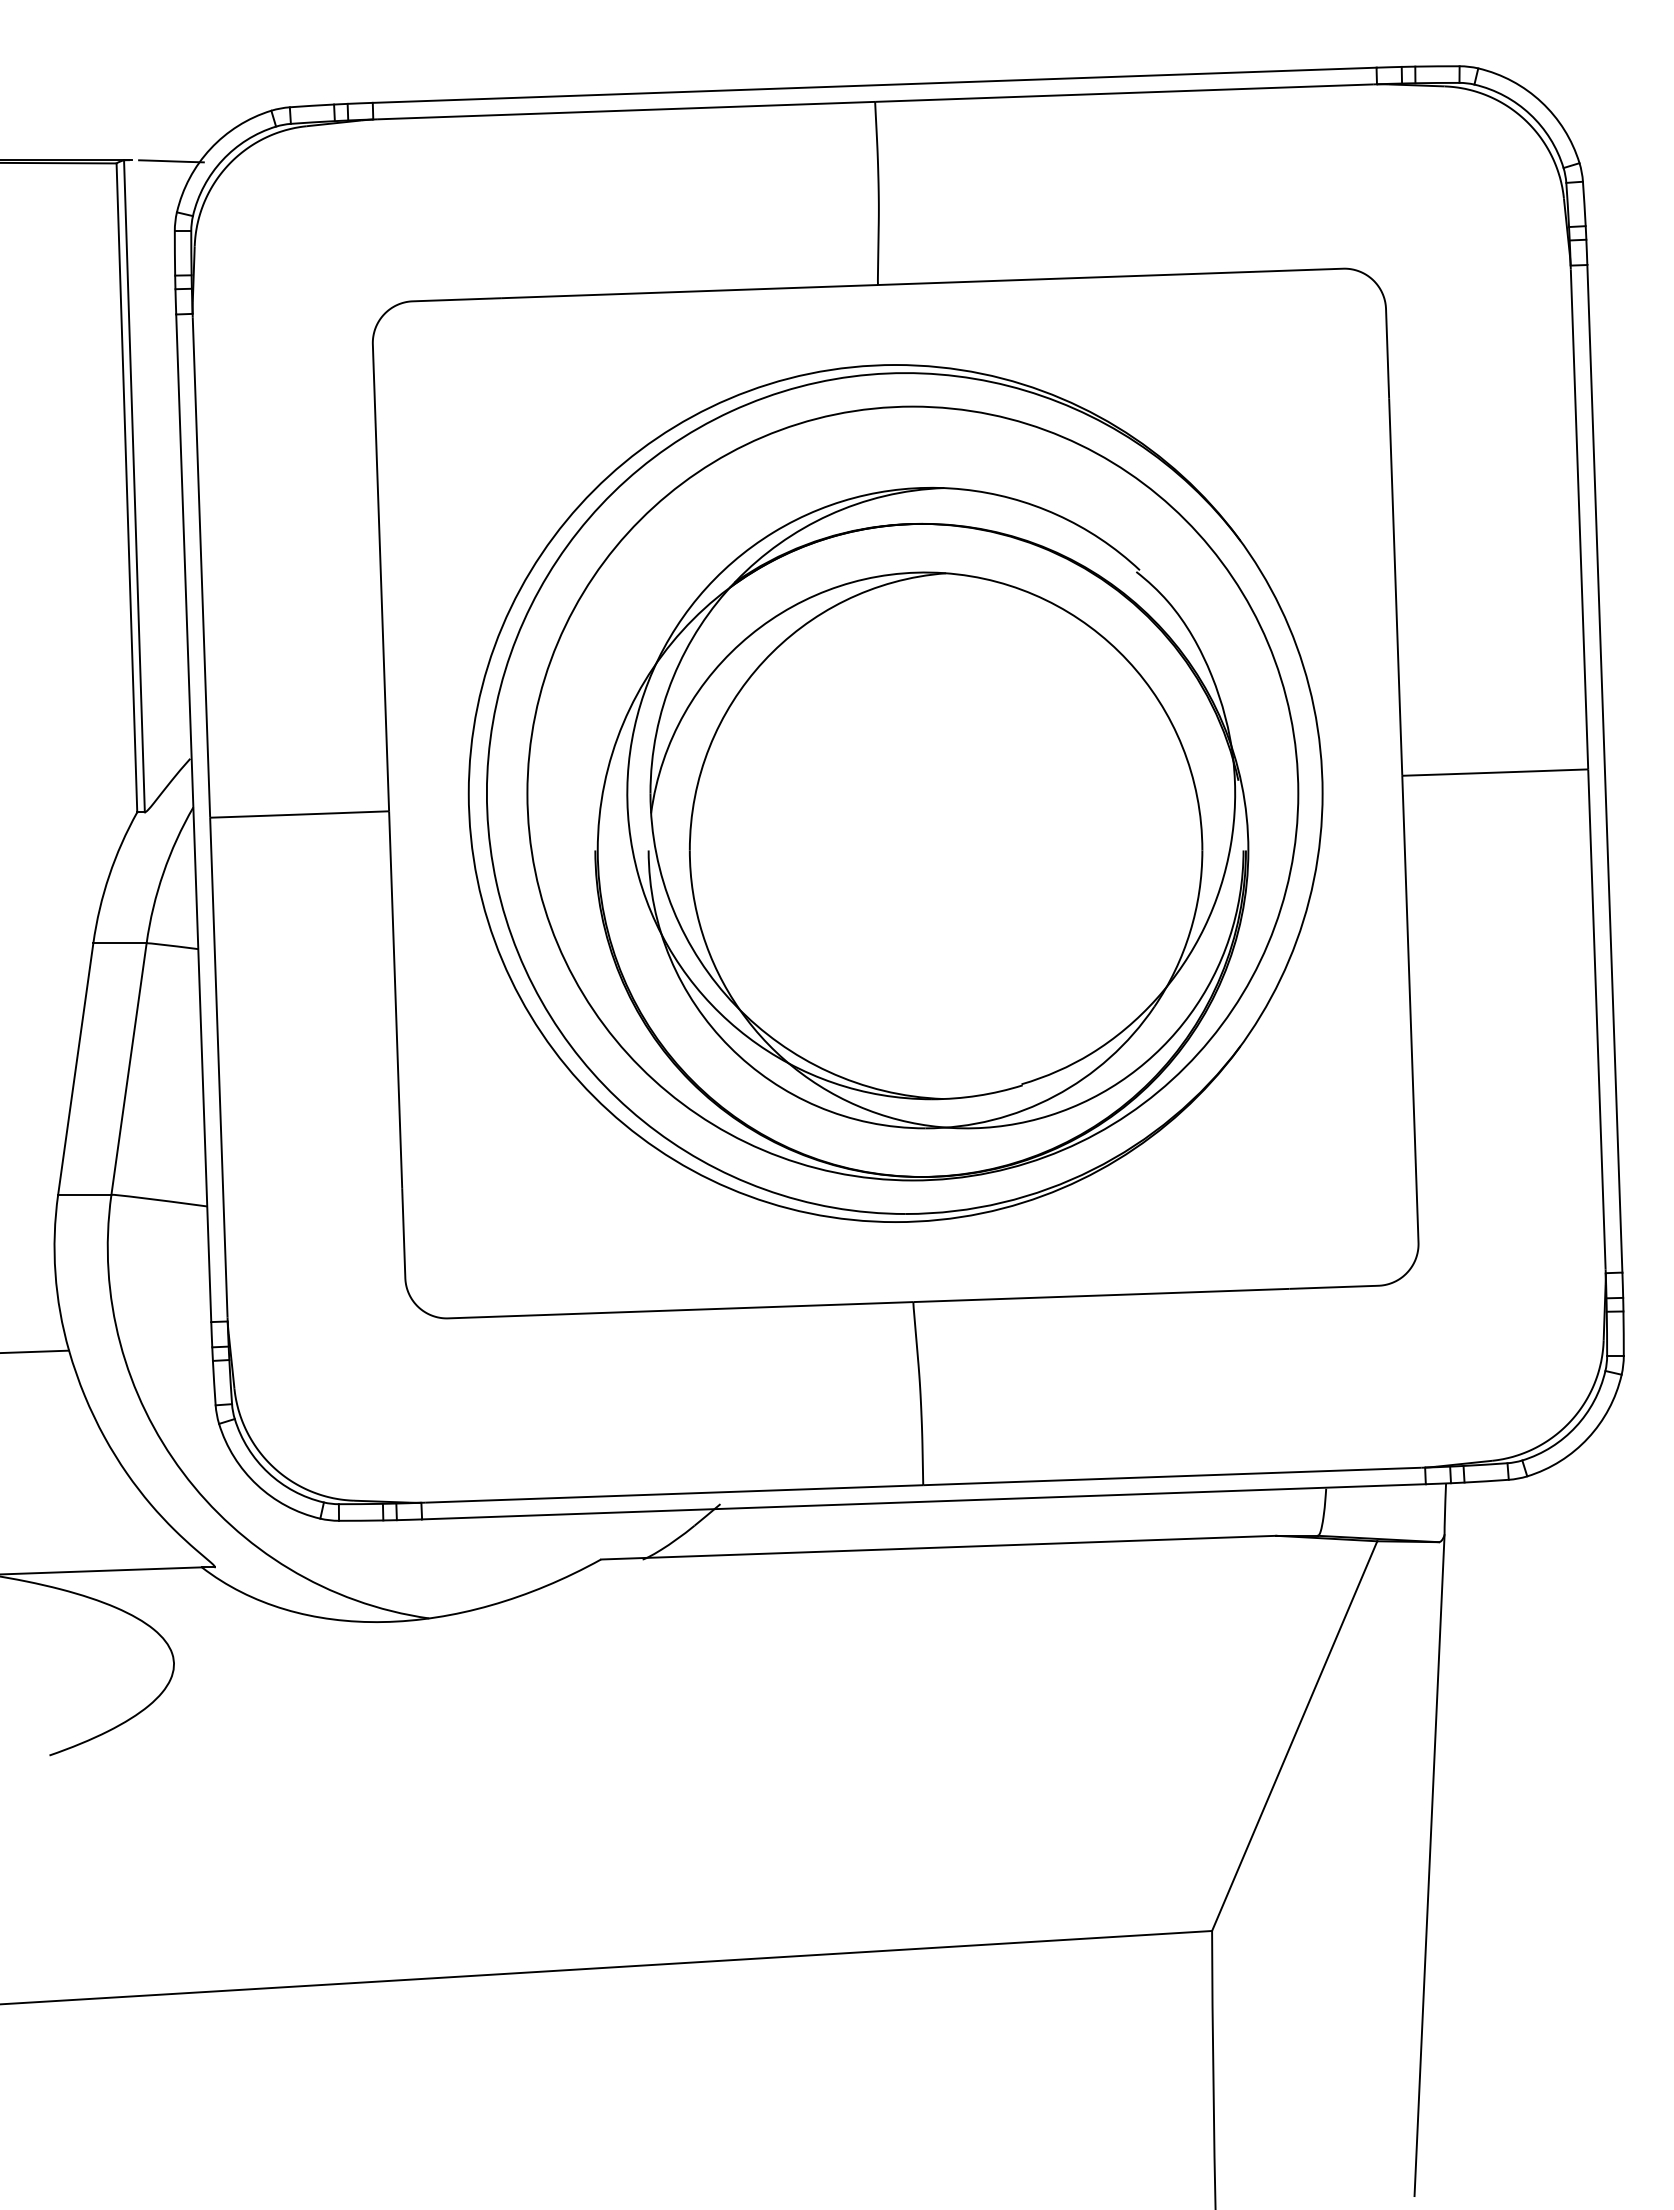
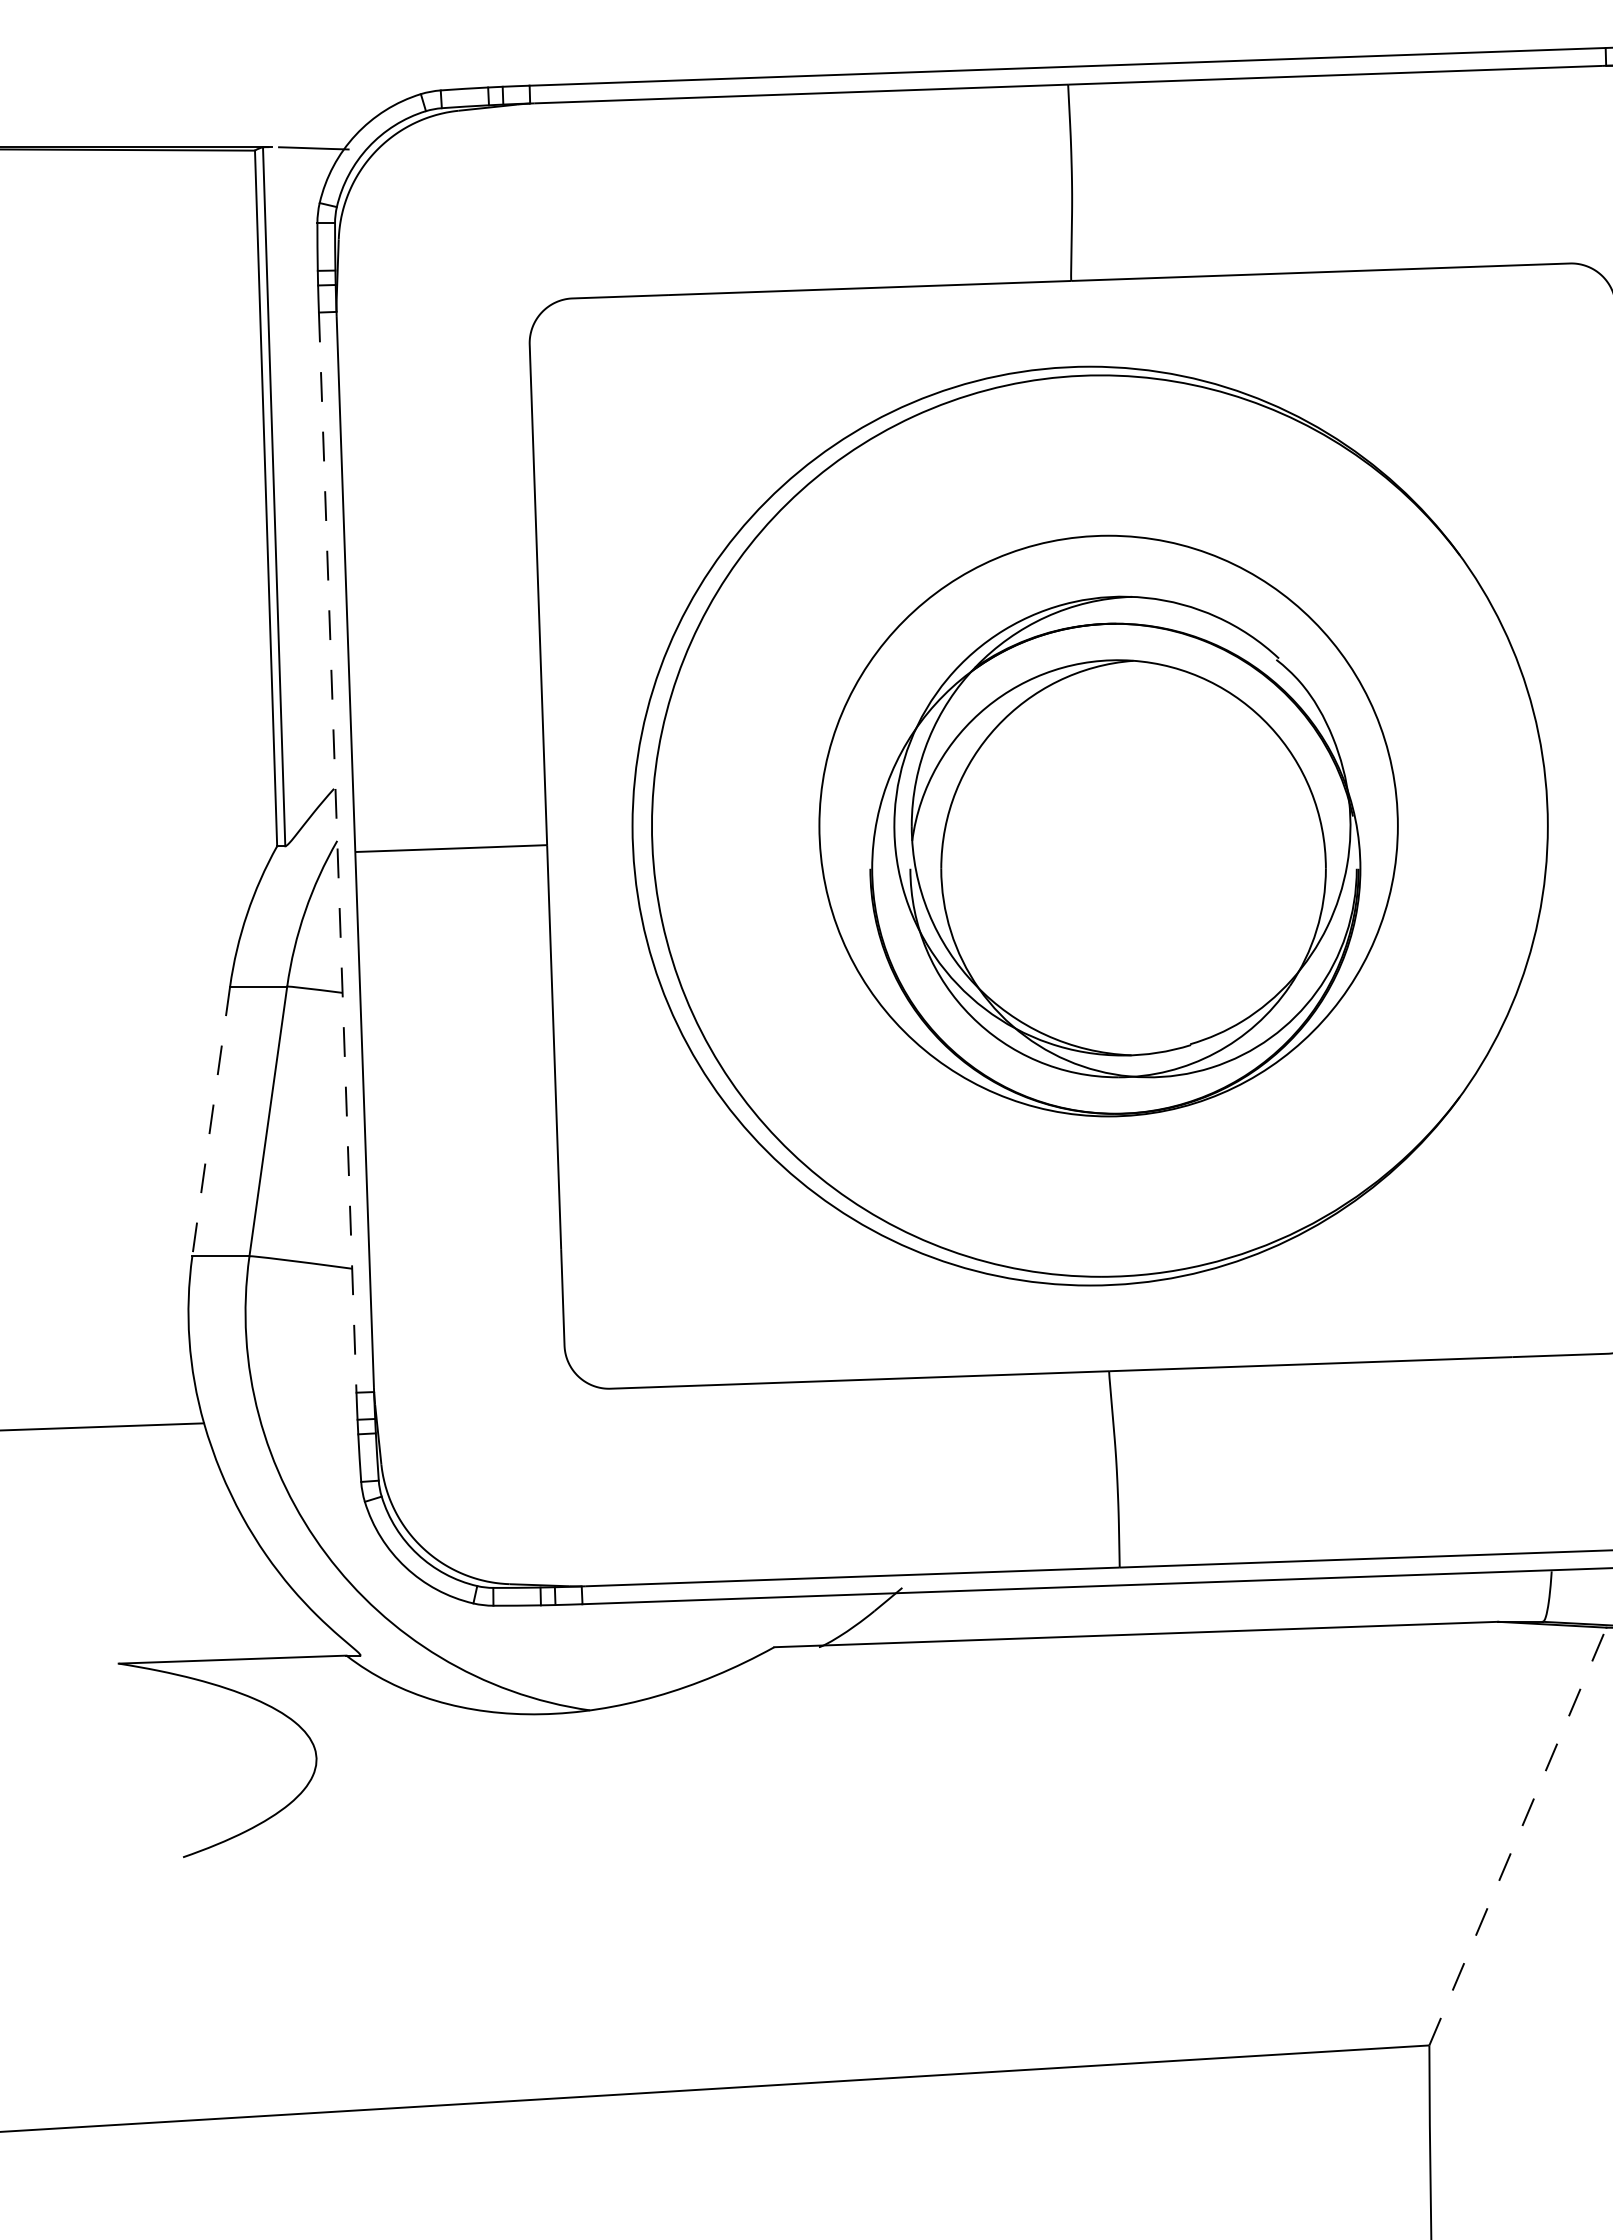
part: (912, 793) -> (1108, 826), size x0.7
line: (193, 818) -> (337, 852), solid -> dashed
line: (75, 1068) -> (210, 1120), solid -> dashed
line: (1294, 1736) -> (1517, 1836), solid -> dashed

